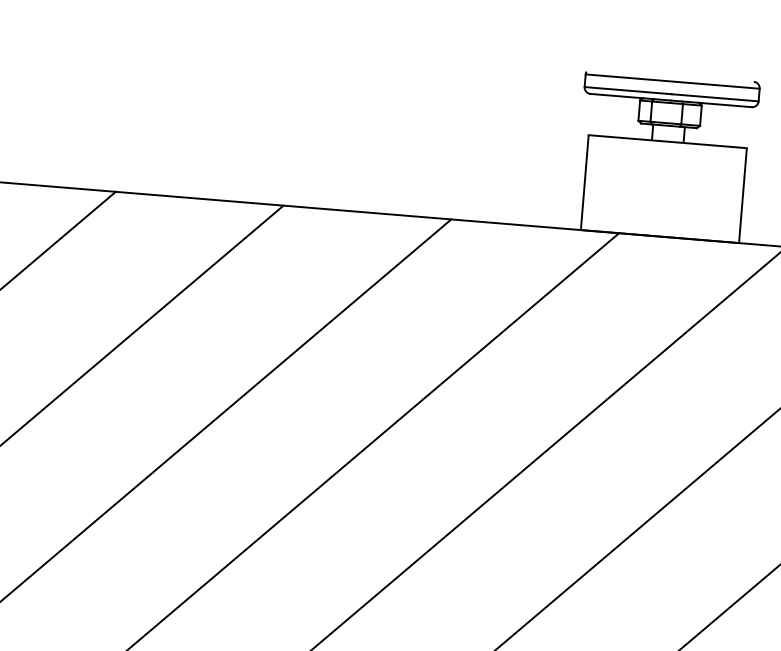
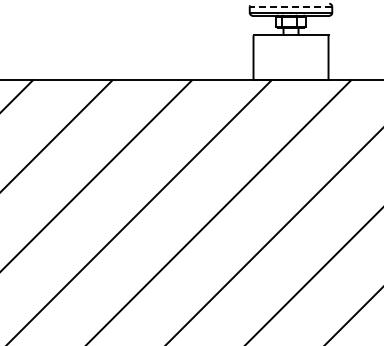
line: (671, 80) -> (290, 6), solid -> dashed

